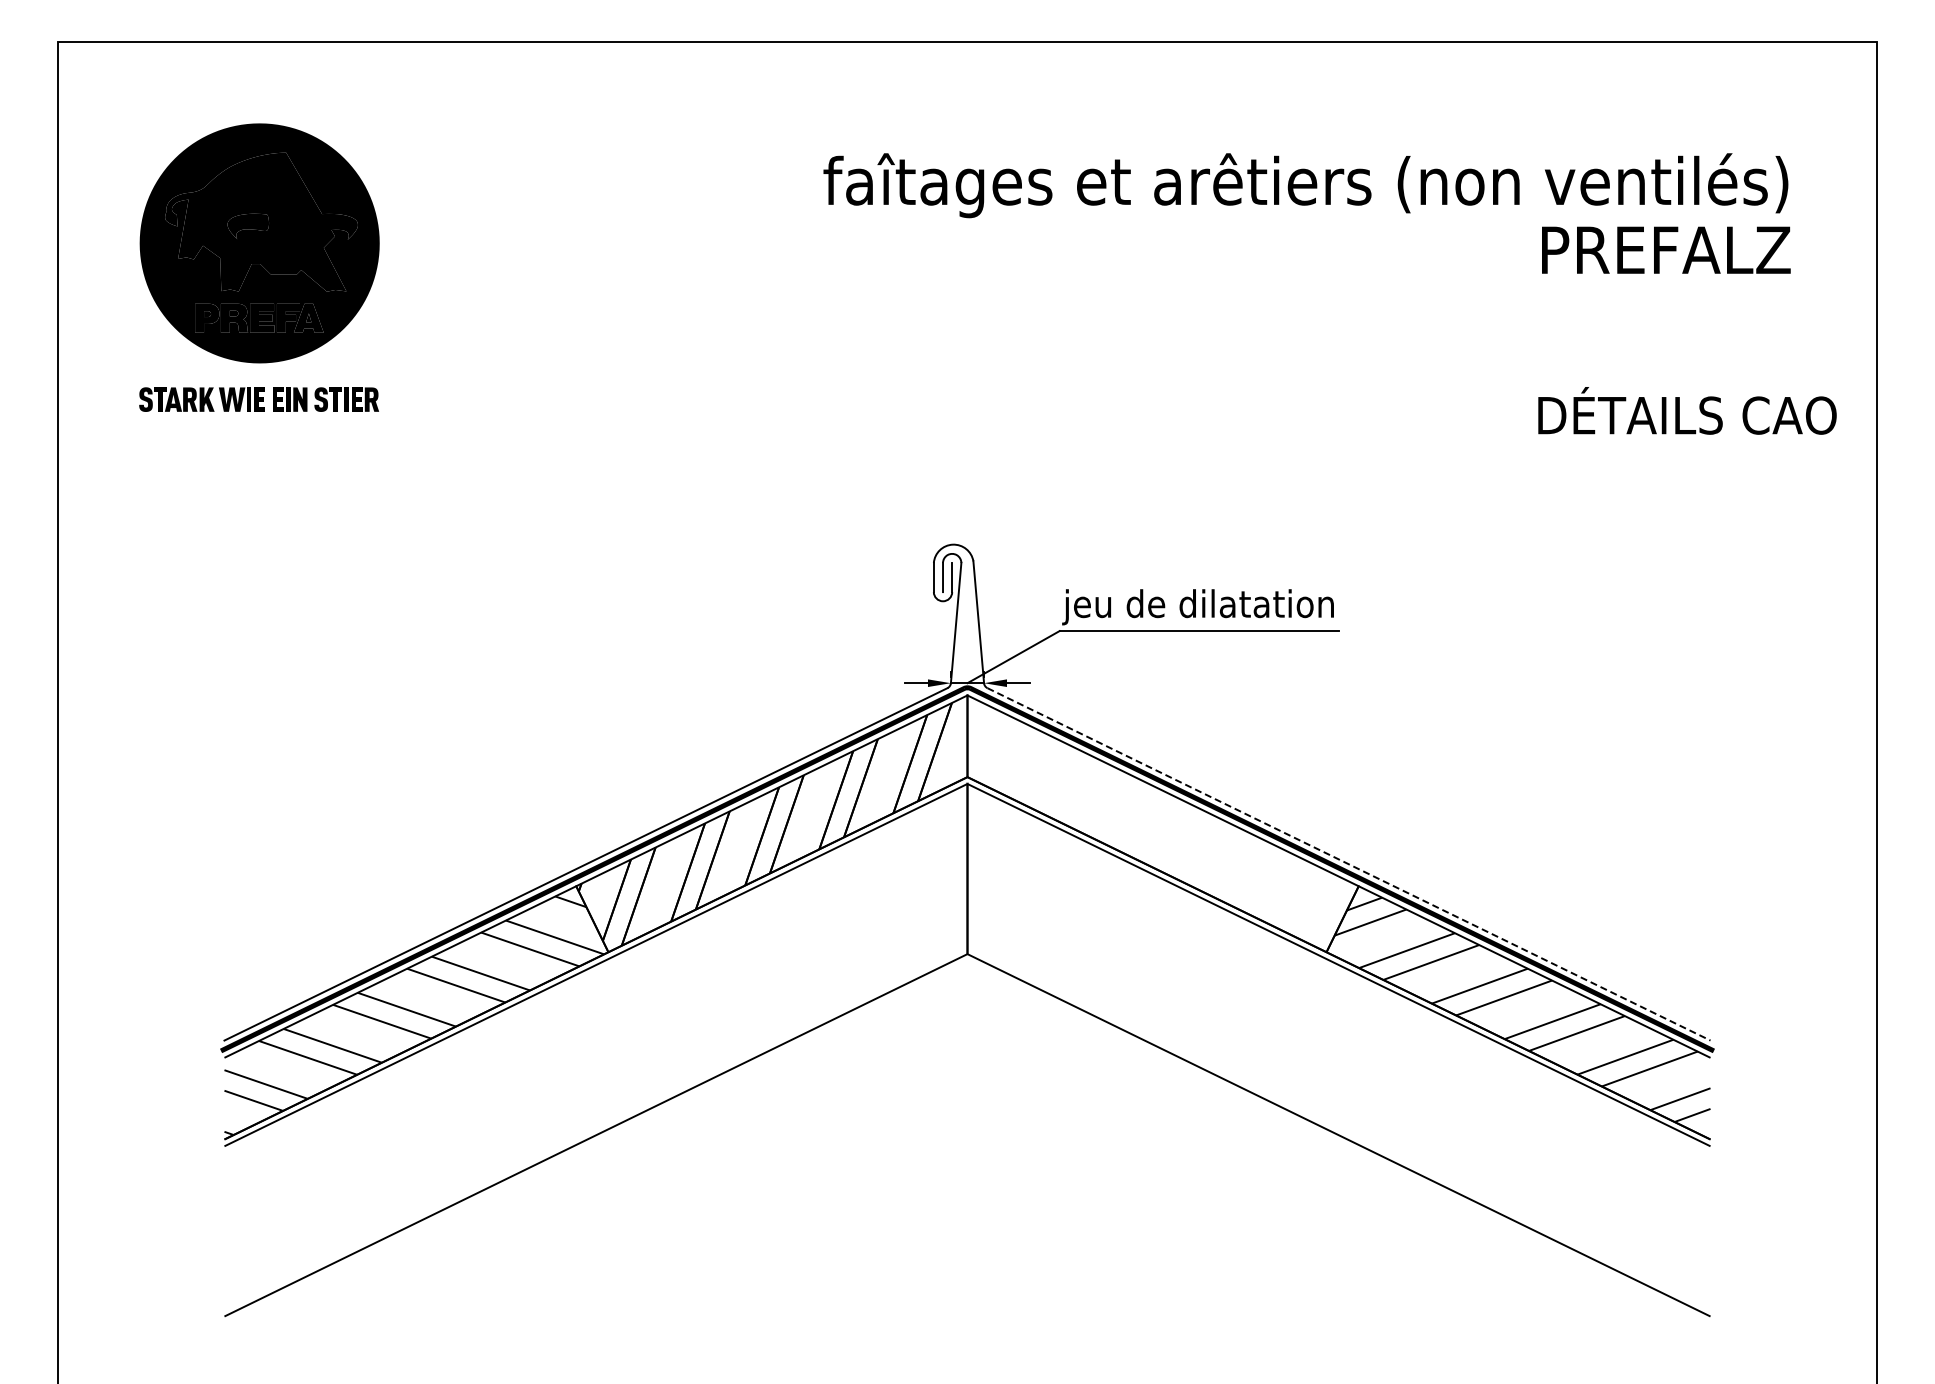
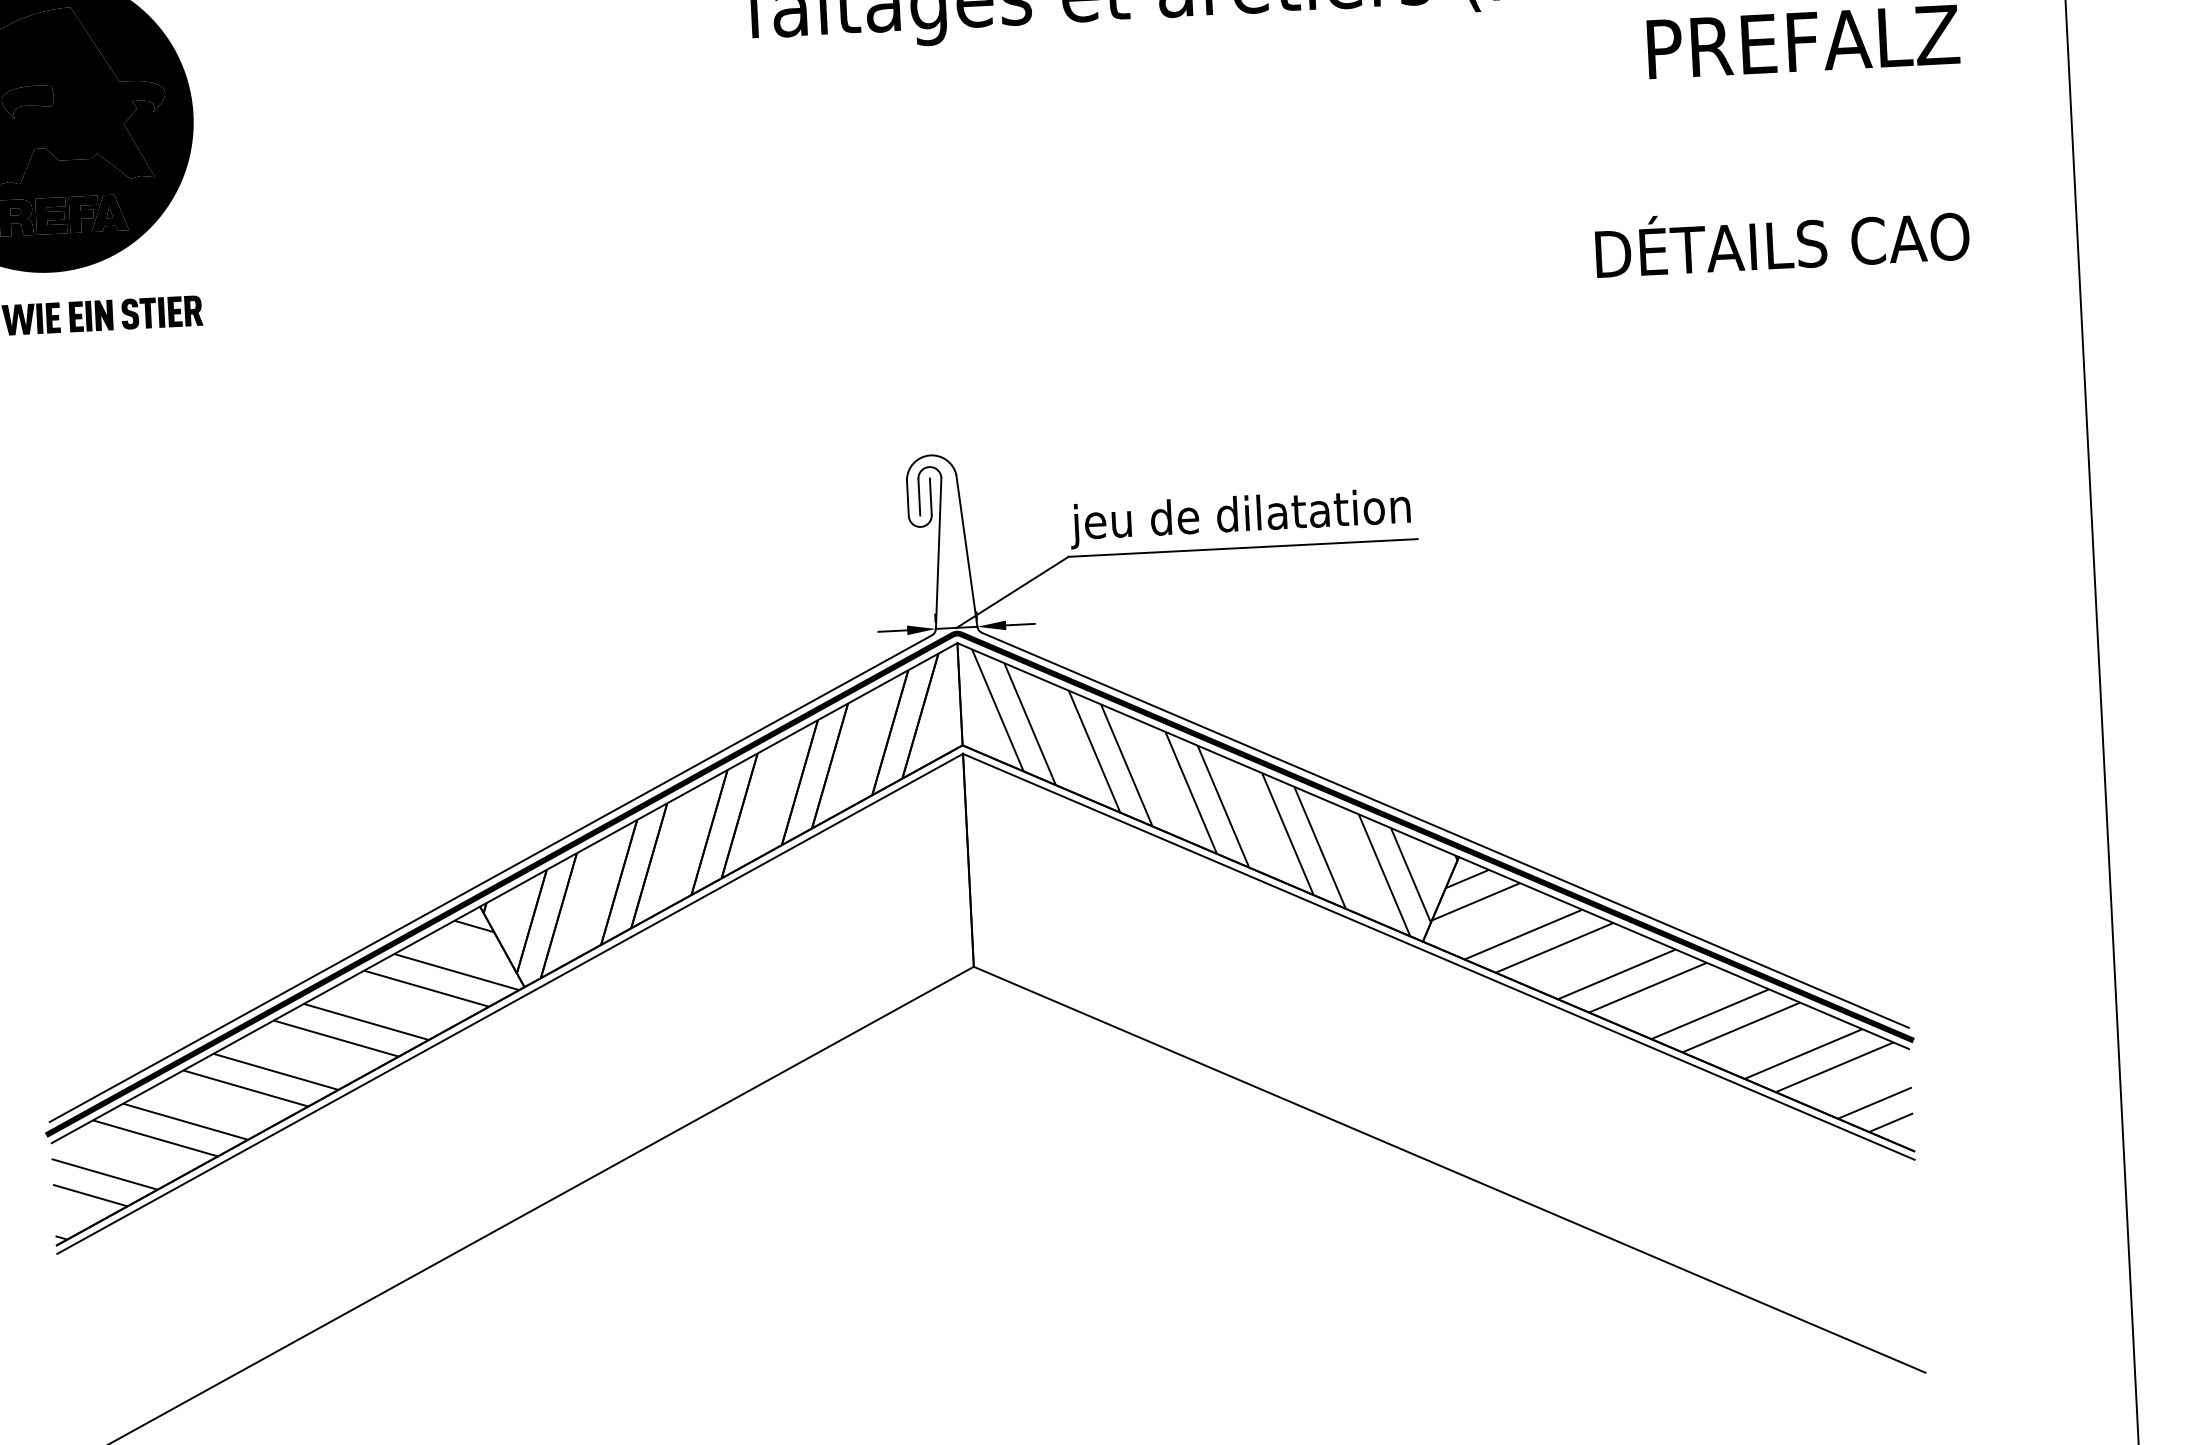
text: (1687, 410) -> (1782, 239), moved
hatch: (1167, 824) -> (1215, 791), added
line: (1349, 864) -> (1446, 830), dashed -> solid

